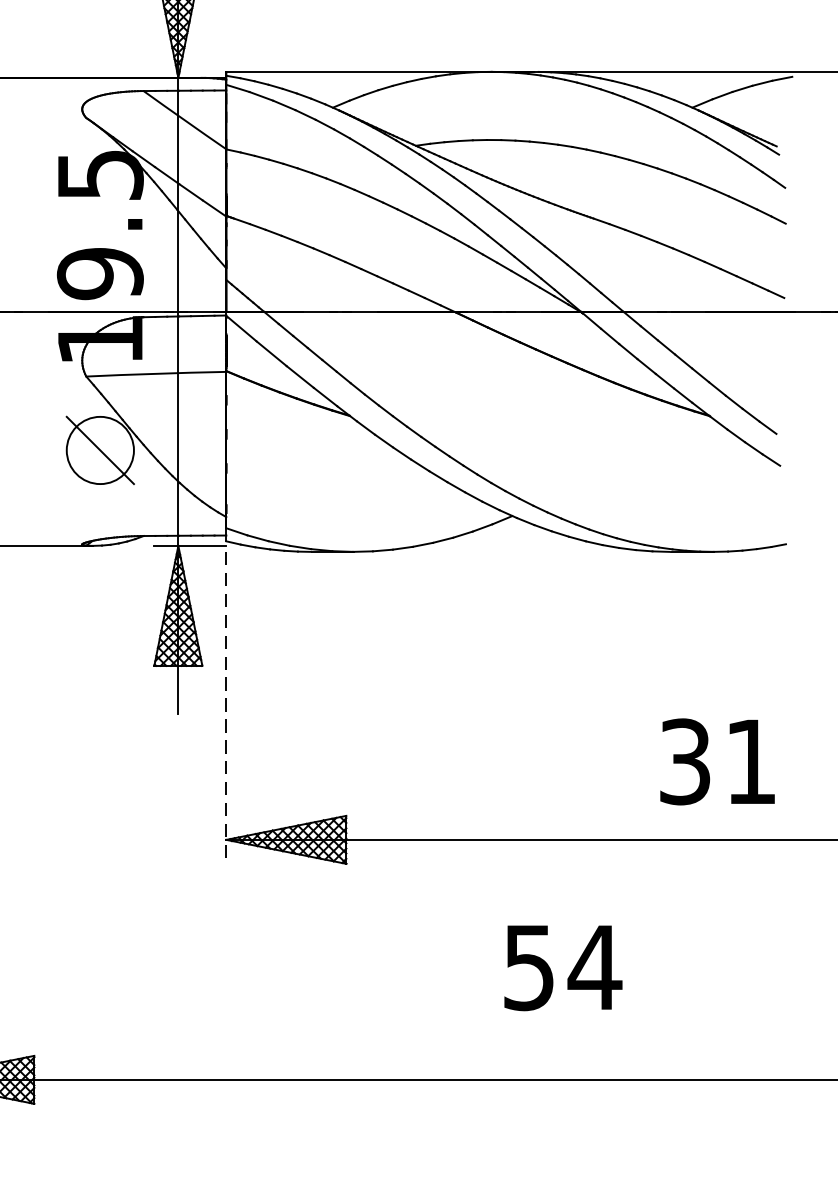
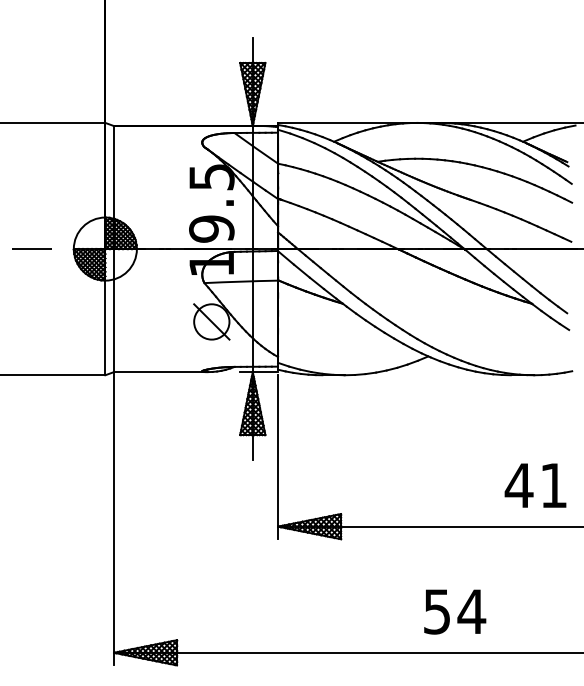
line: (227, 708) -> (278, 457), dashed -> solid
text: (683, 761) -> (518, 485), 31 -> 41
text: (563, 967) -> (455, 611), moved

